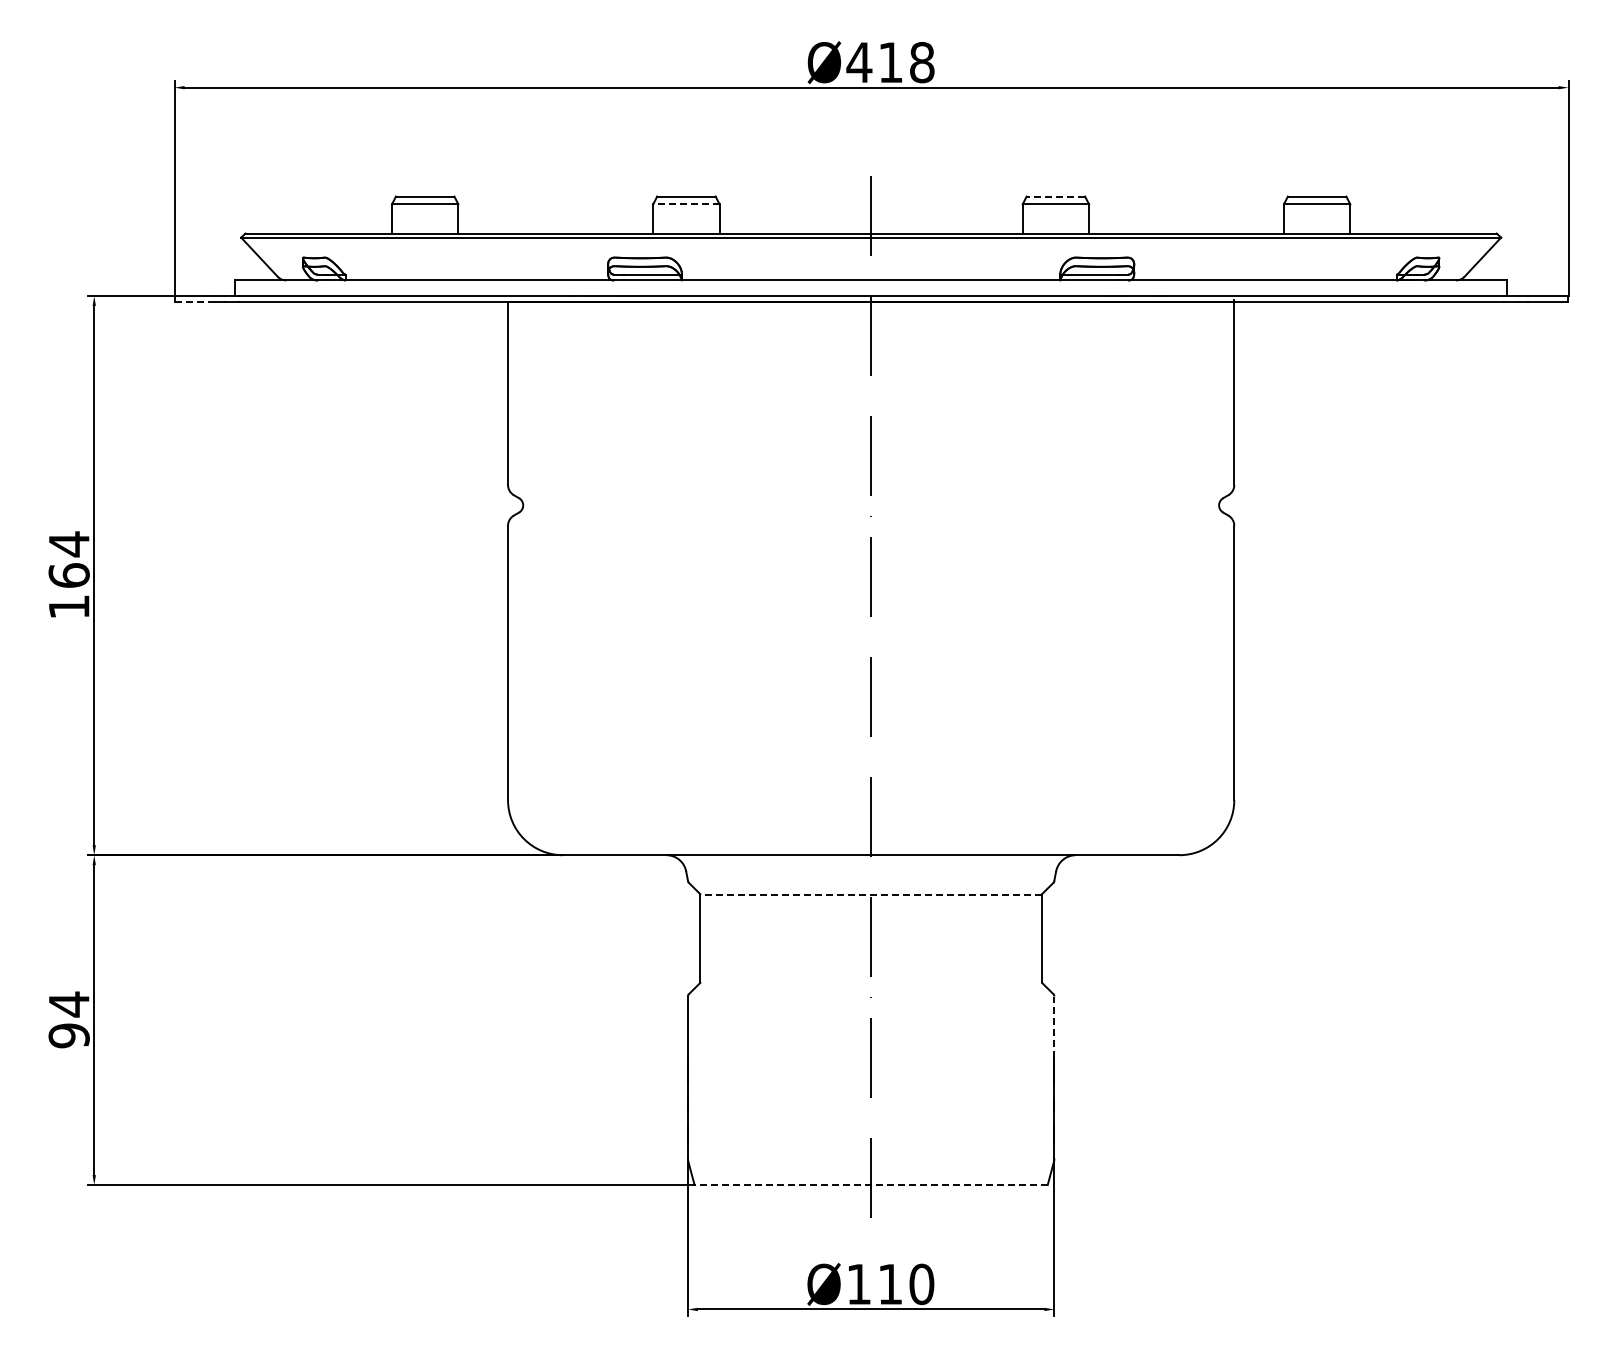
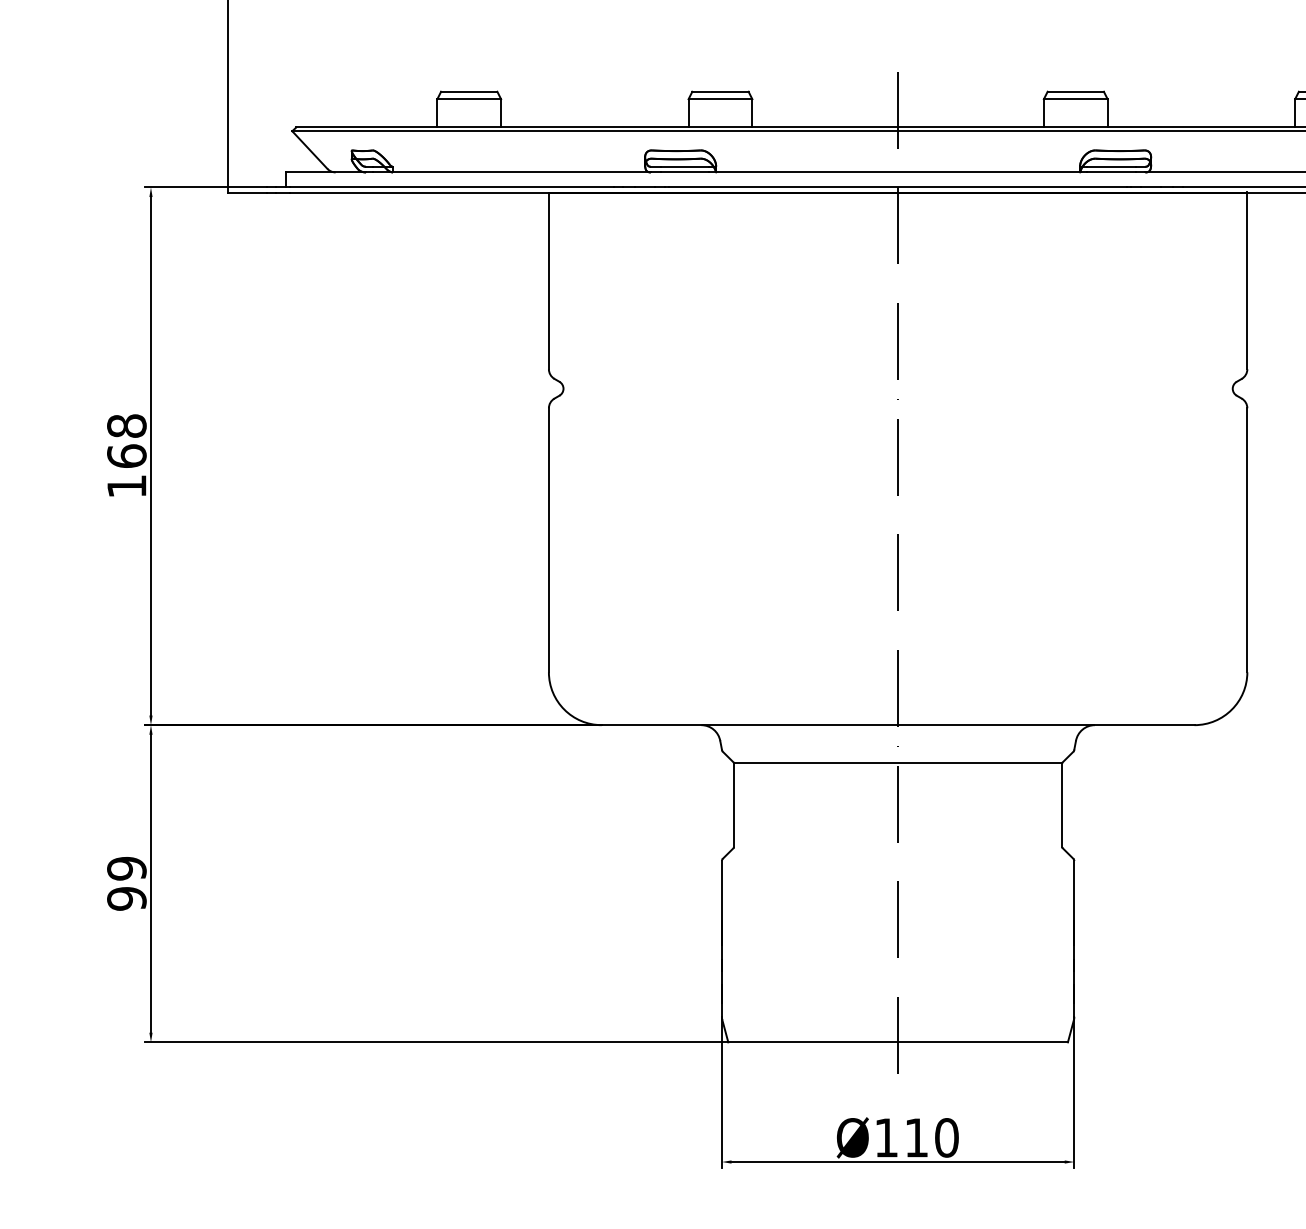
line: (1055, 196) -> (1075, 91), dashed -> solid
line: (685, 204) -> (719, 99), dashed -> solid
line: (194, 301) -> (247, 192), dashed -> solid
text: (68, 544) -> (126, 426), 164 -> 168
line: (871, 894) -> (898, 762), dashed -> solid
text: (68, 1004) -> (126, 868), 94 -> 99
line: (1054, 1027) -> (1074, 890), dashed -> solid
line: (871, 1185) -> (898, 1042), dashed -> solid

